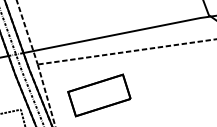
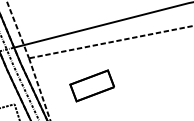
part: (99, 95) -> (92, 85), size x0.7

